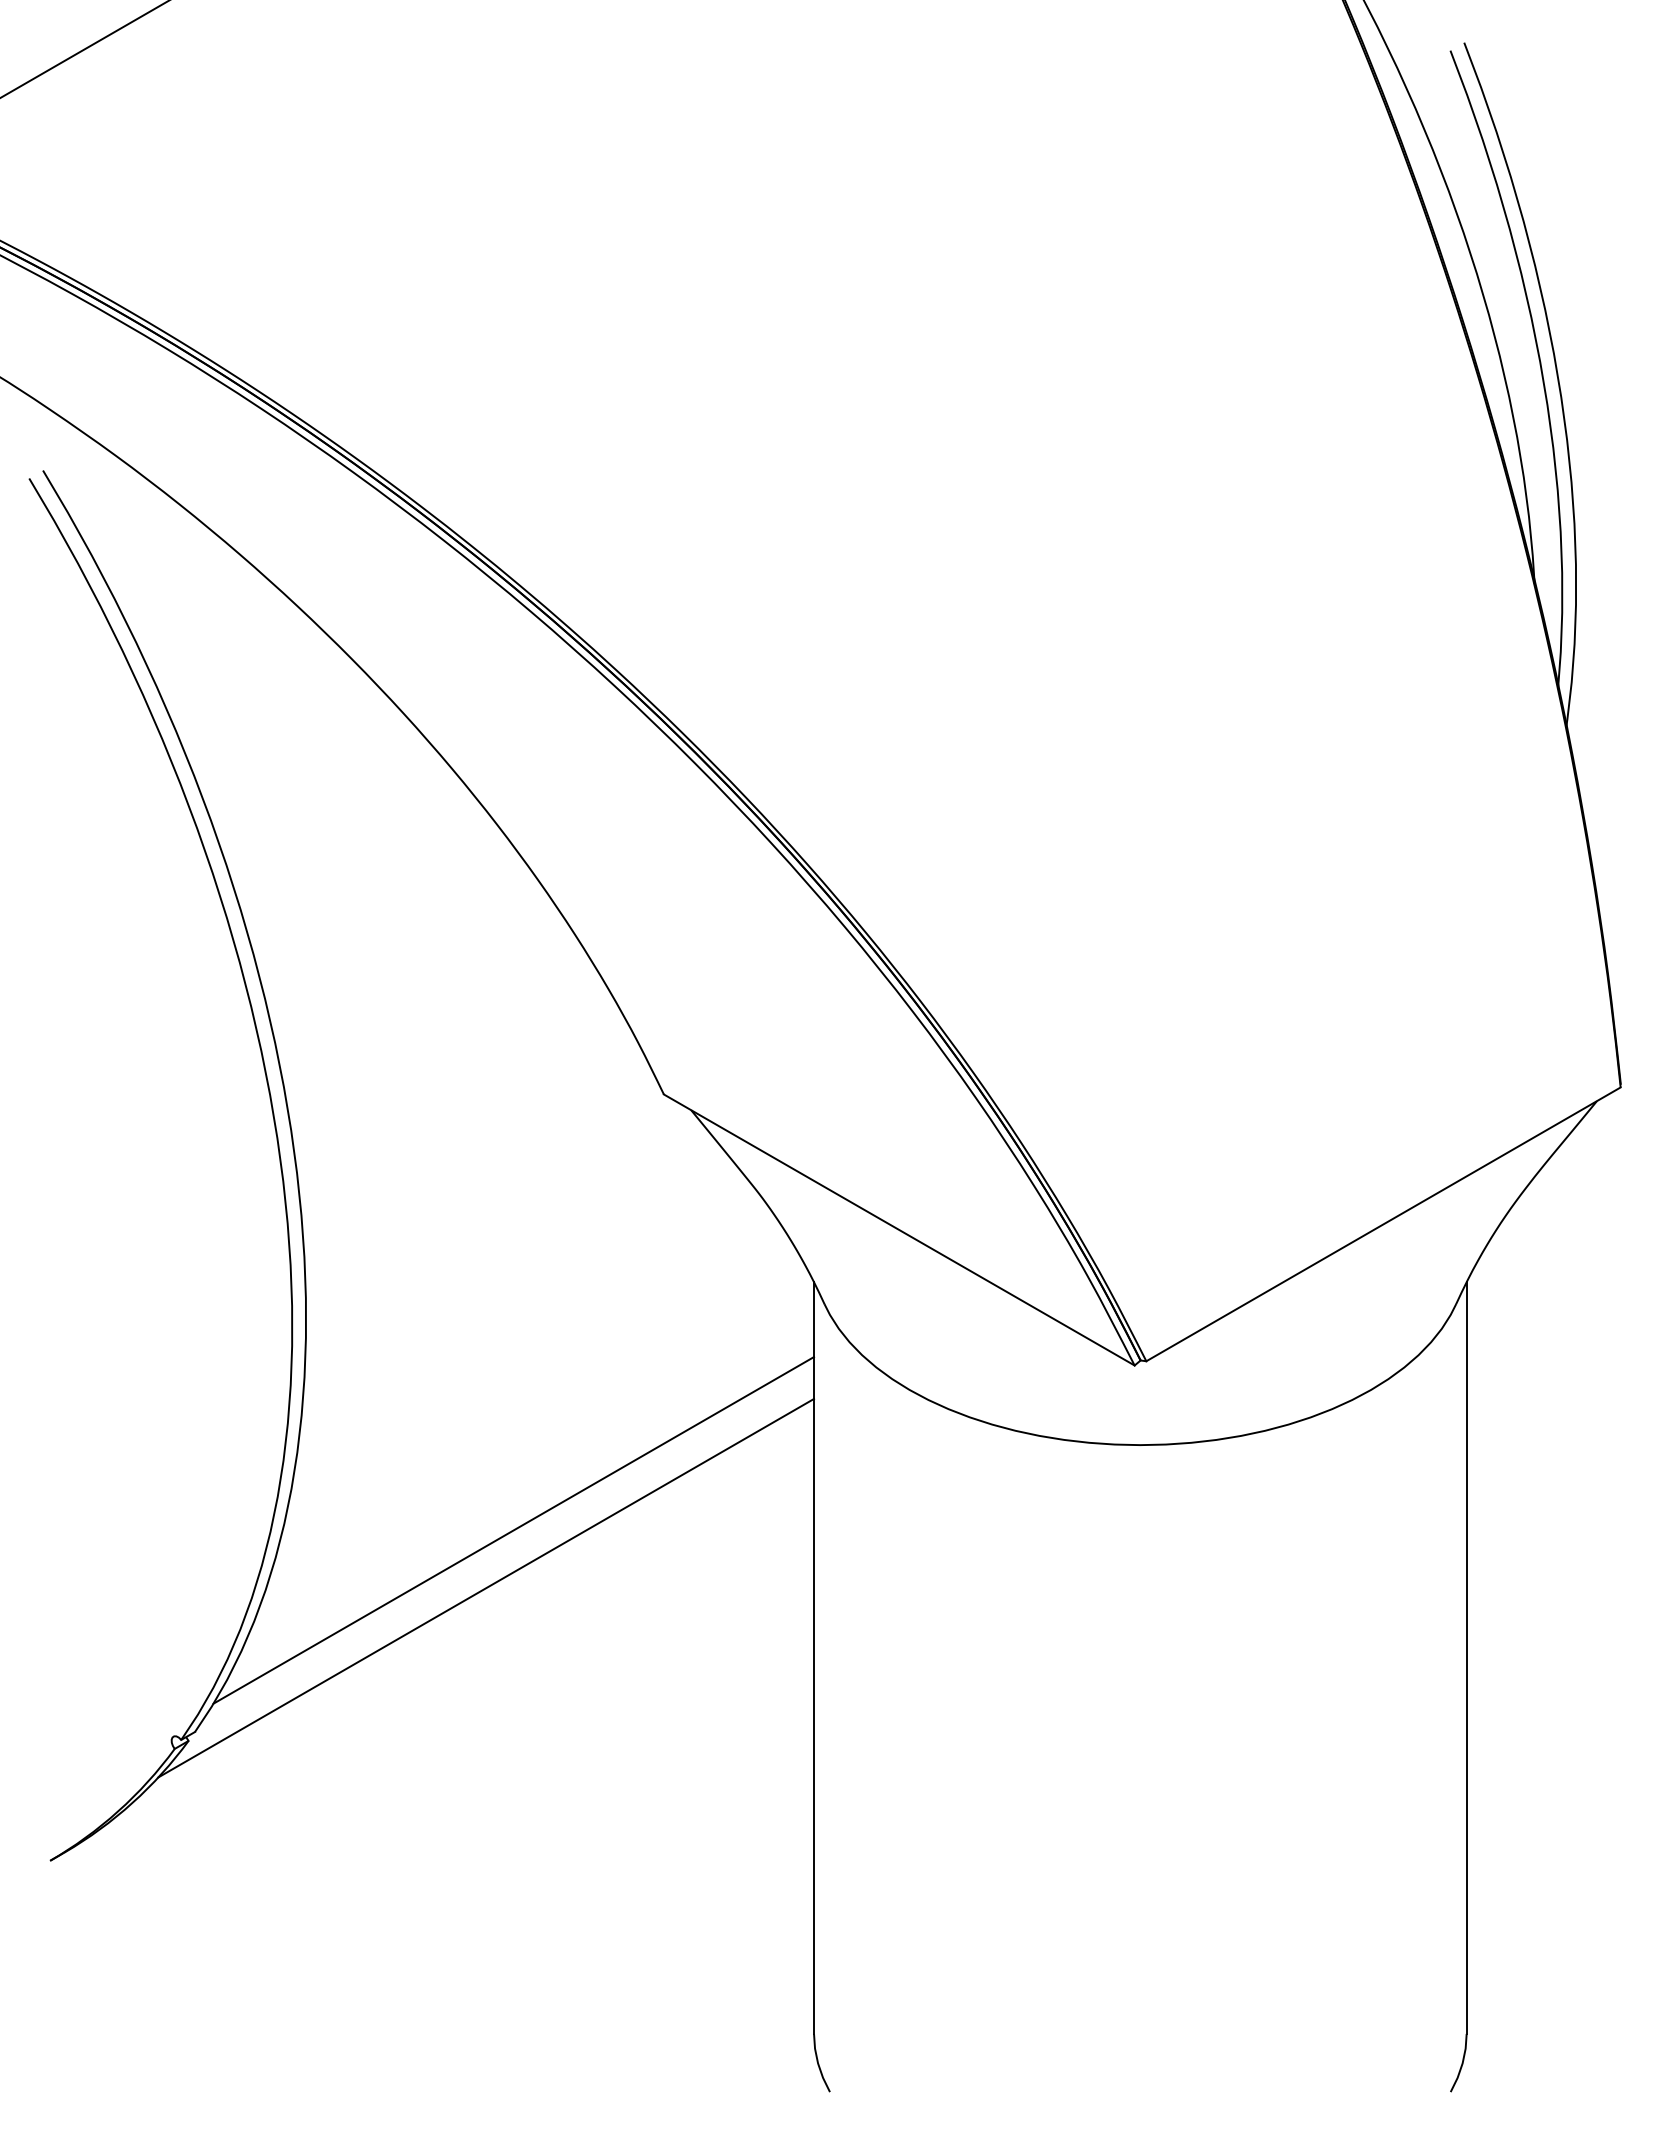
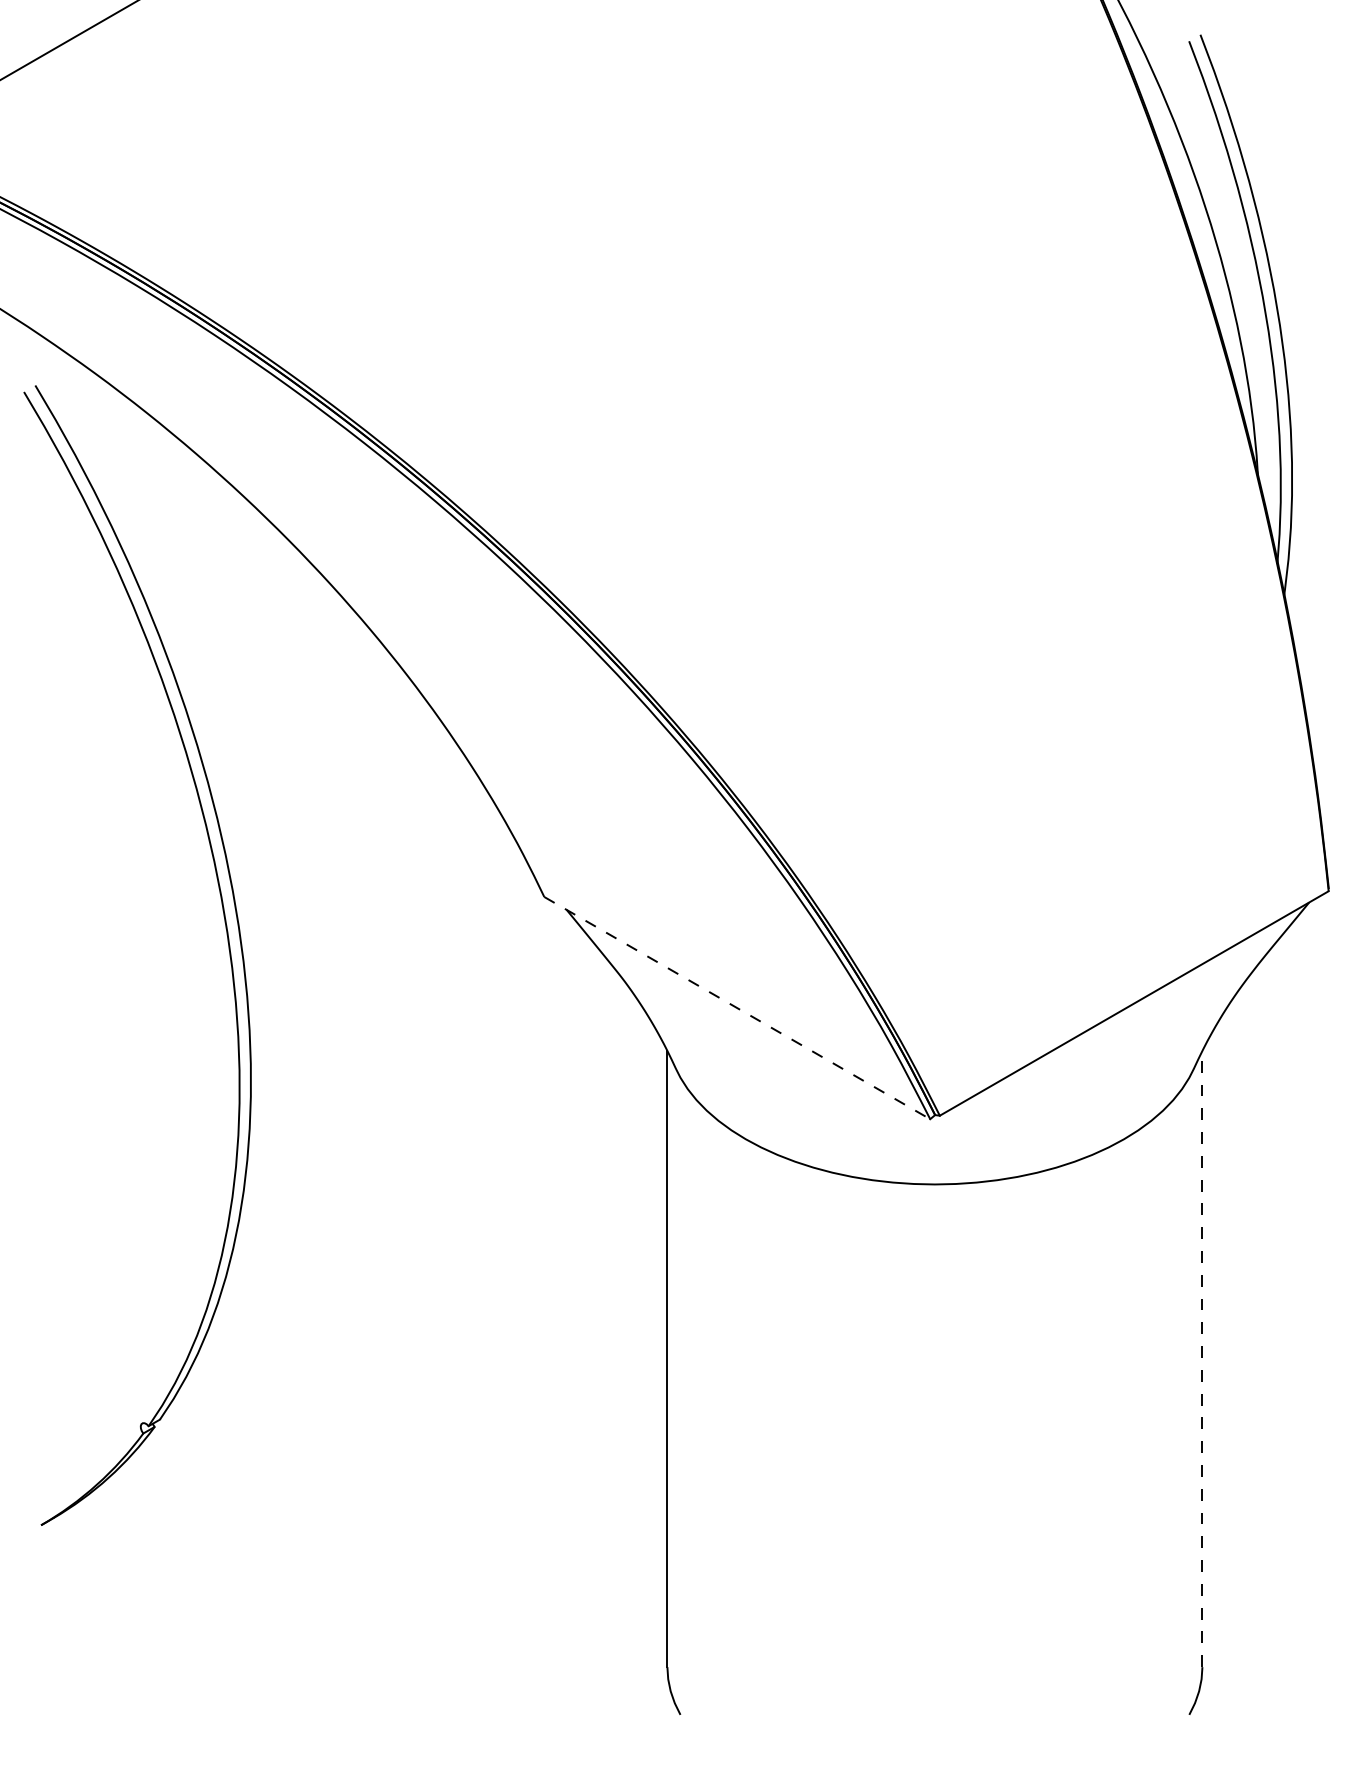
line: (899, 1230) -> (737, 1008), solid -> dashed
line: (513, 1530) -> (421, 1254), removed
line: (486, 1587) -> (398, 1301), removed
line: (1466, 1658) -> (1202, 1359), solid -> dashed

